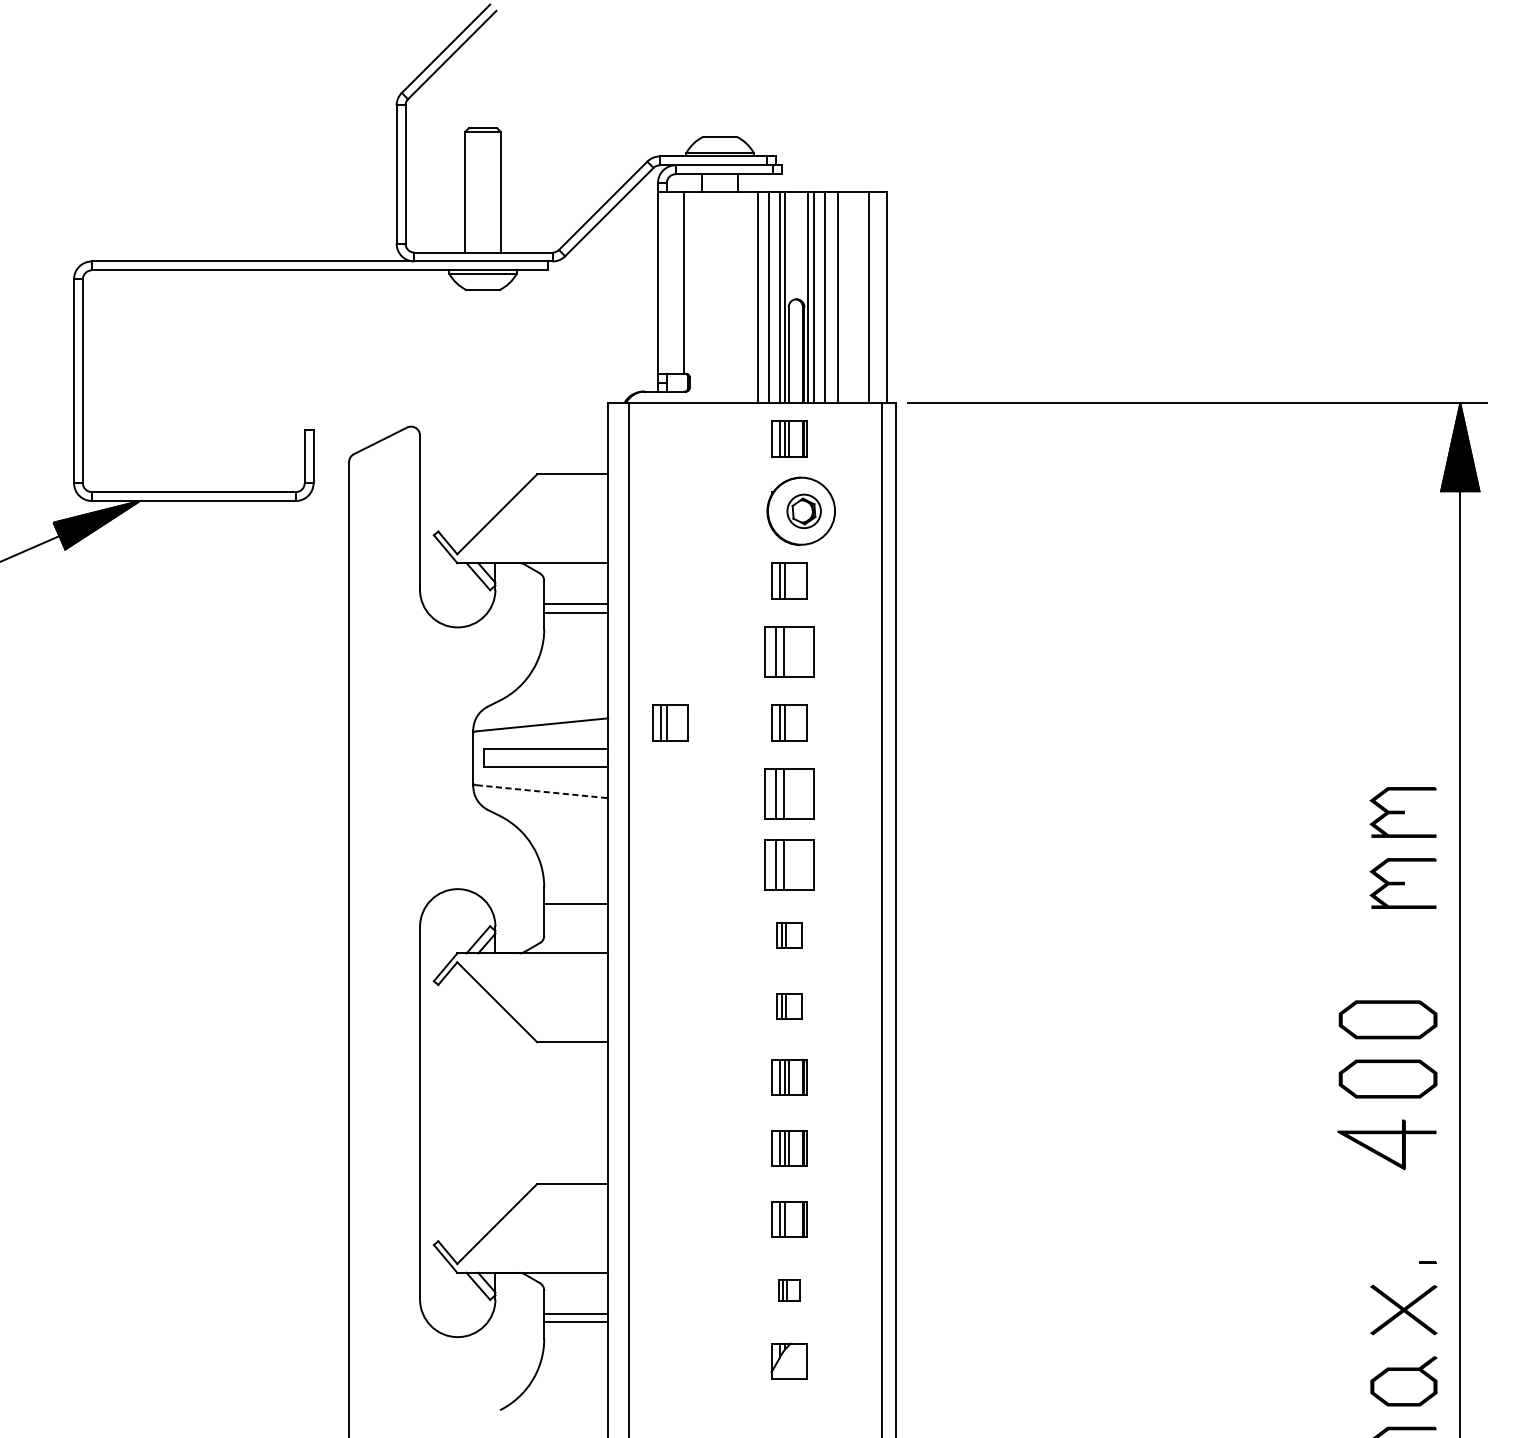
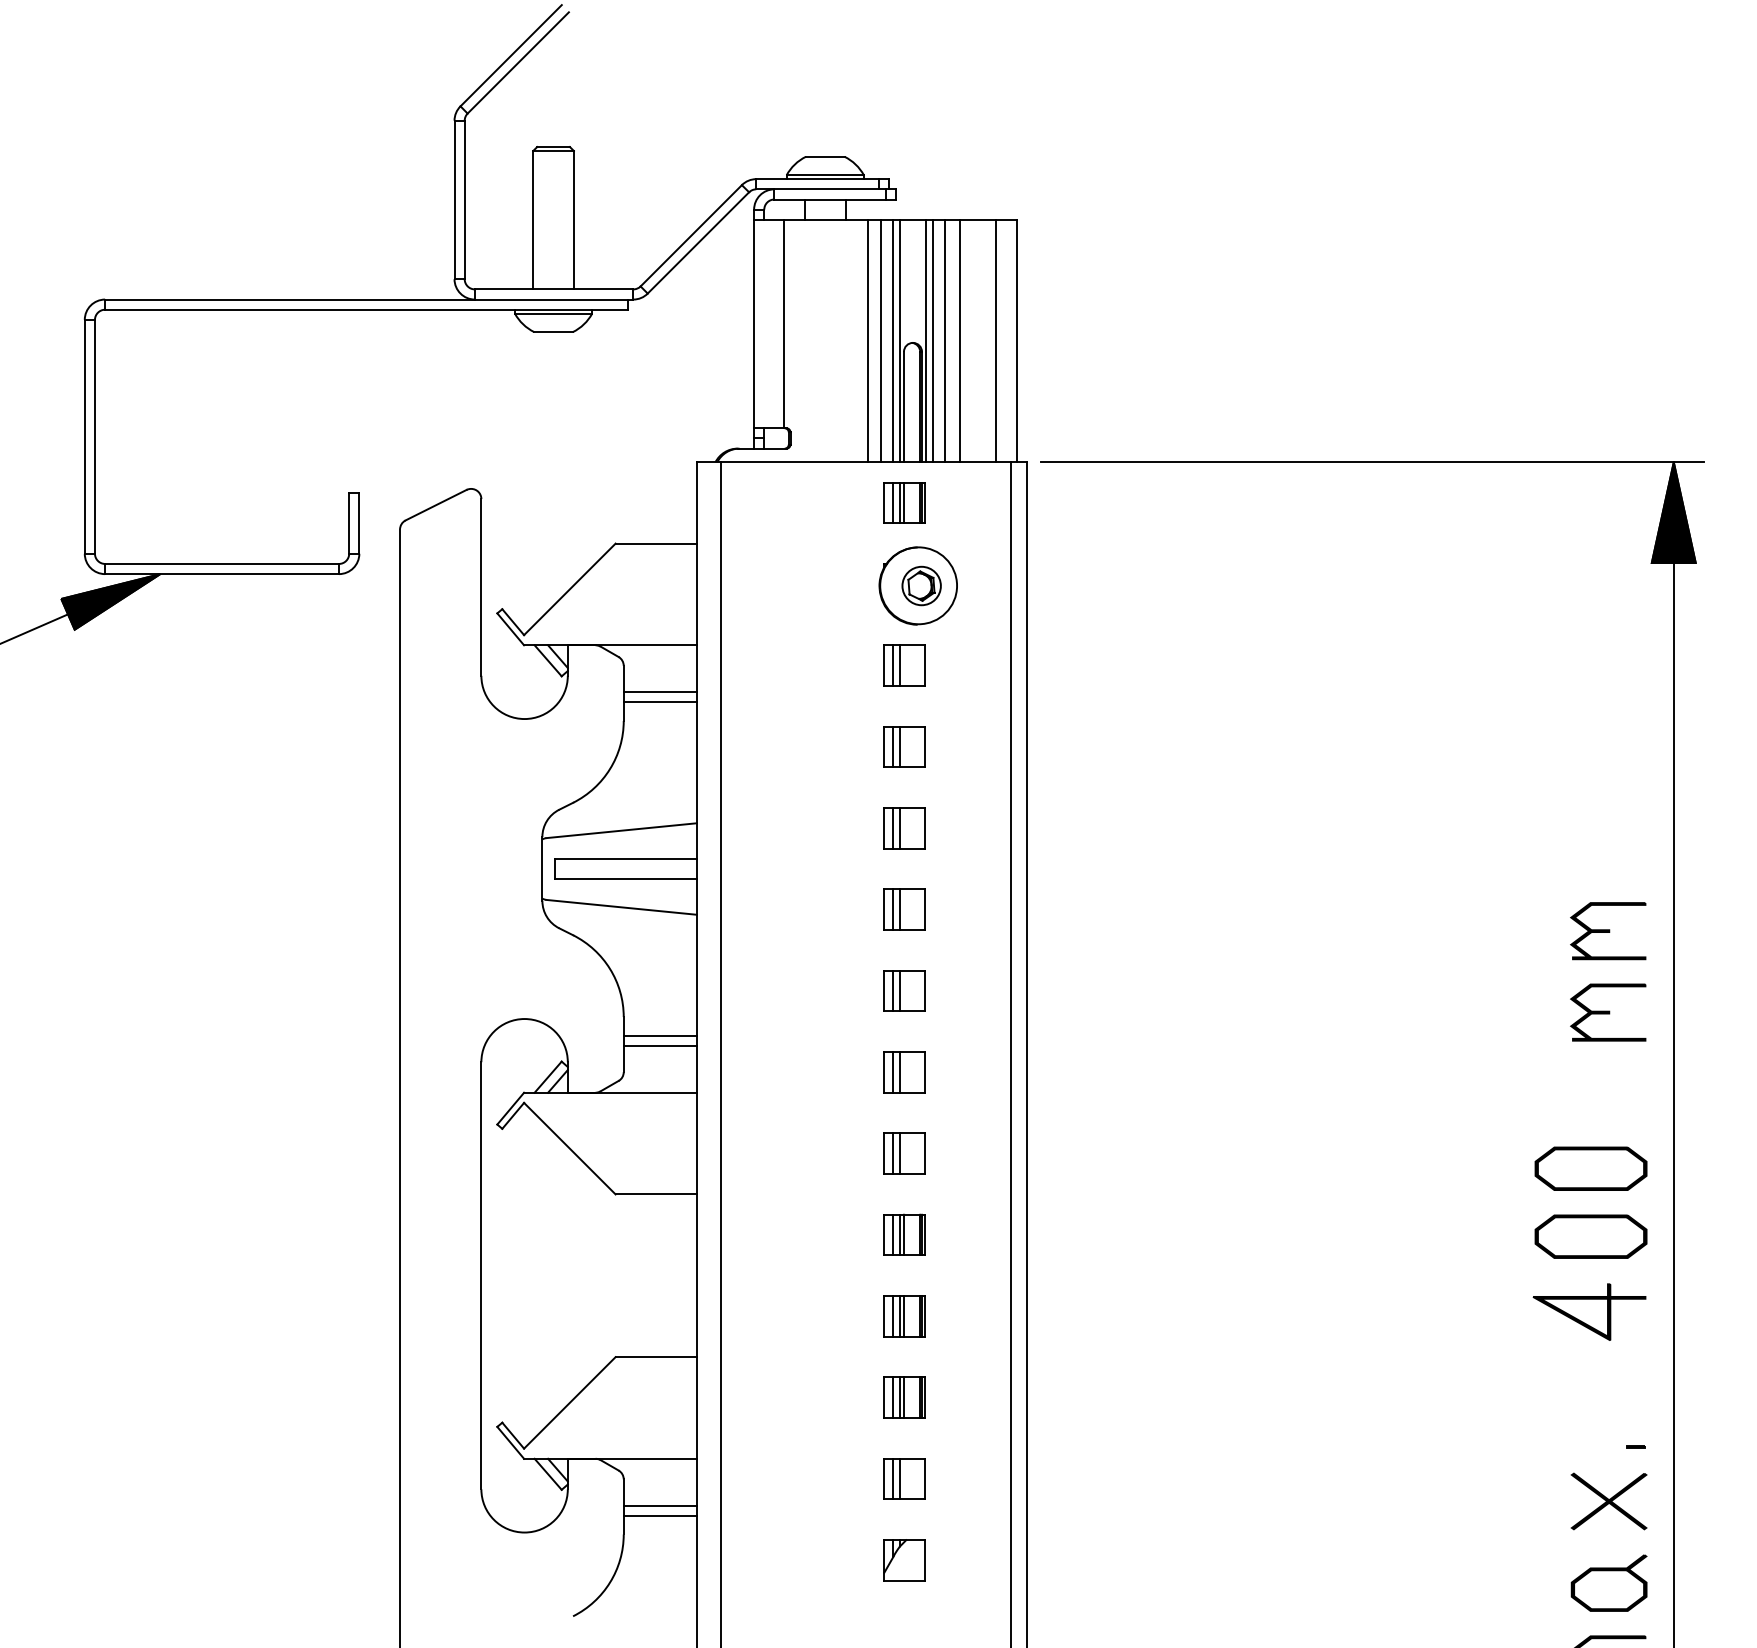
part: (789, 651) -> (904, 746), size x0.71
part: (670, 722) -> (768, 828), removed
line: (542, 791) -> (621, 907), dashed -> solid
part: (789, 793) -> (904, 909), size x0.71
part: (789, 864) -> (904, 990), size x0.71
line: (575, 912) -> (659, 1045), added
part: (789, 935) -> (904, 1072), size x1.43
part: (789, 1006) -> (904, 1153), size x1.43
line: (789, 1219) -> (904, 1397), added
part: (789, 1289) -> (904, 1478), size x1.67

